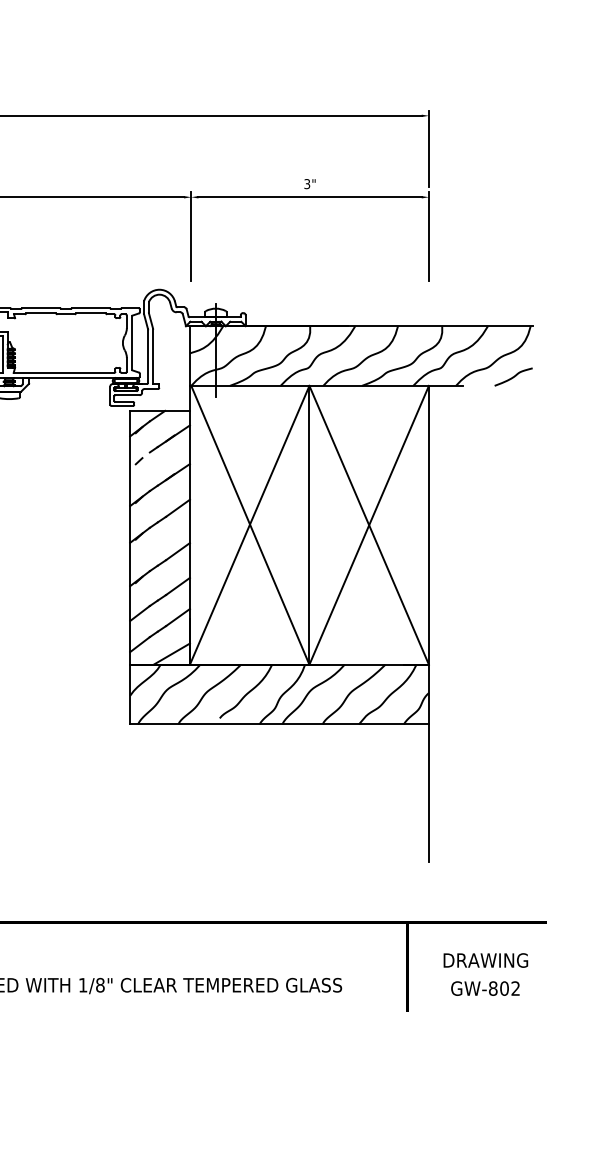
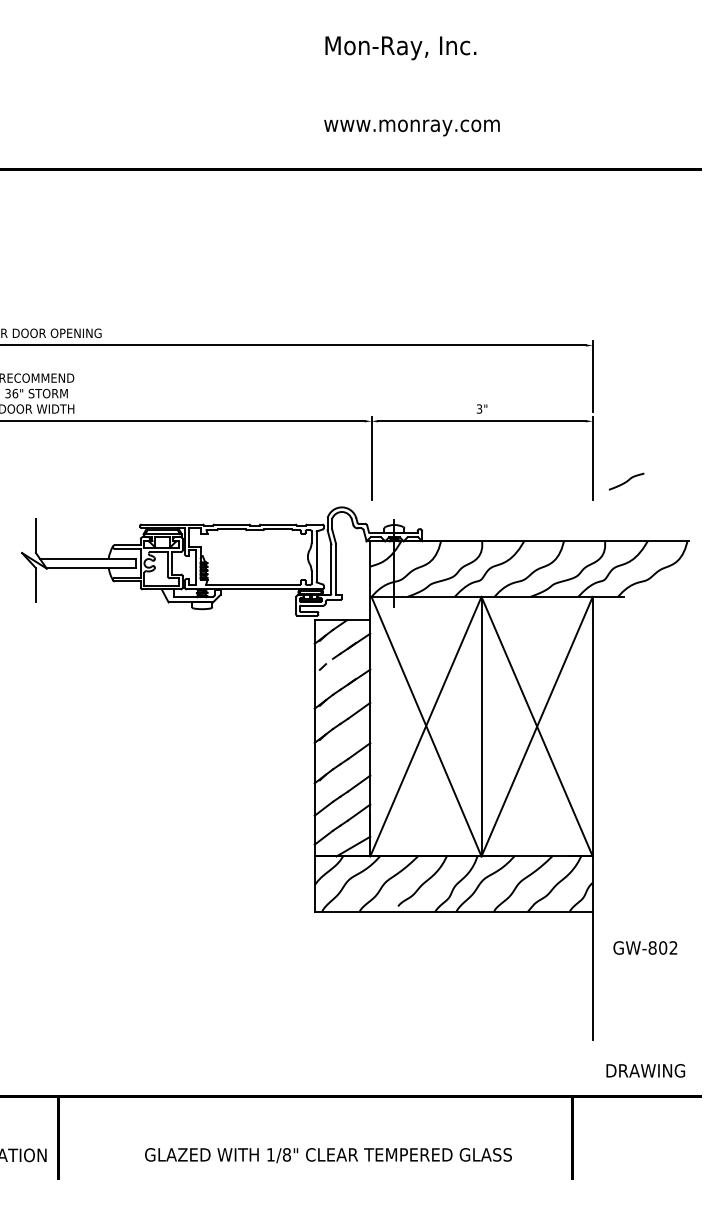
curve: (513, 376) -> (626, 481), moved
text: (485, 960) -> (645, 1070), moved
text: (485, 988) -> (645, 947), moved

